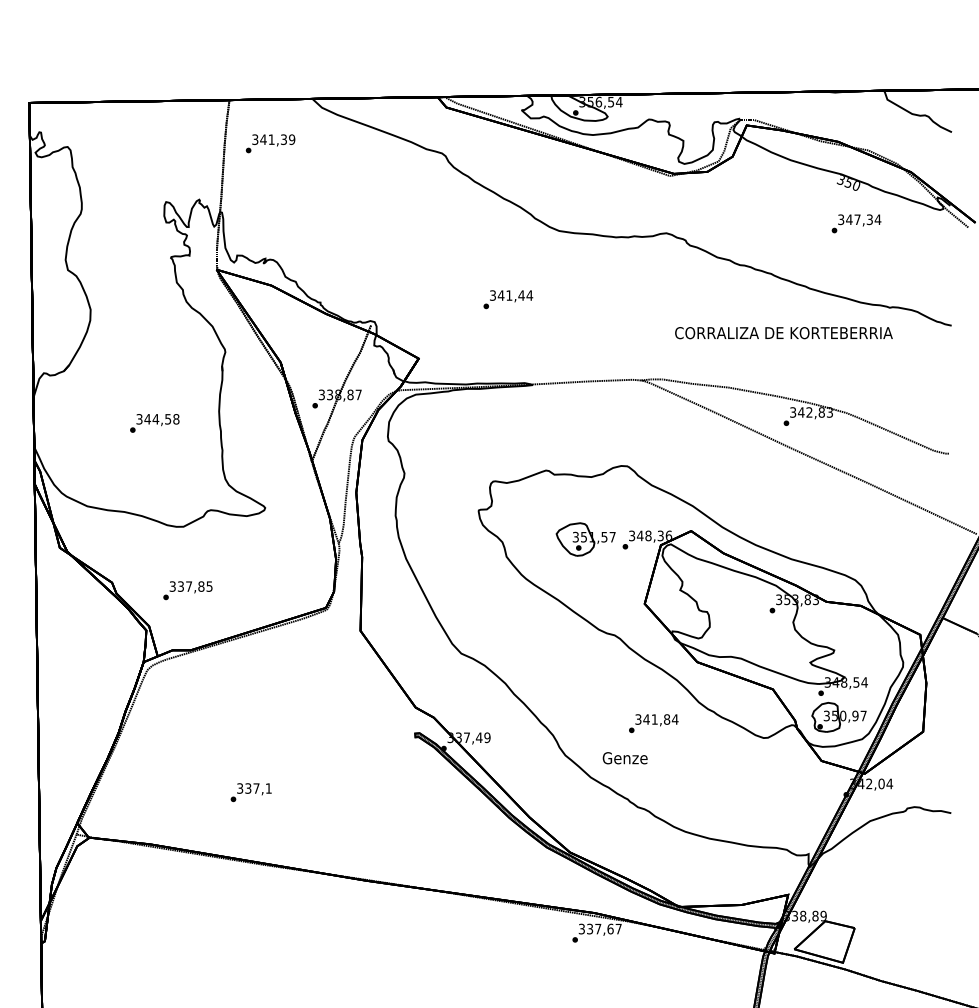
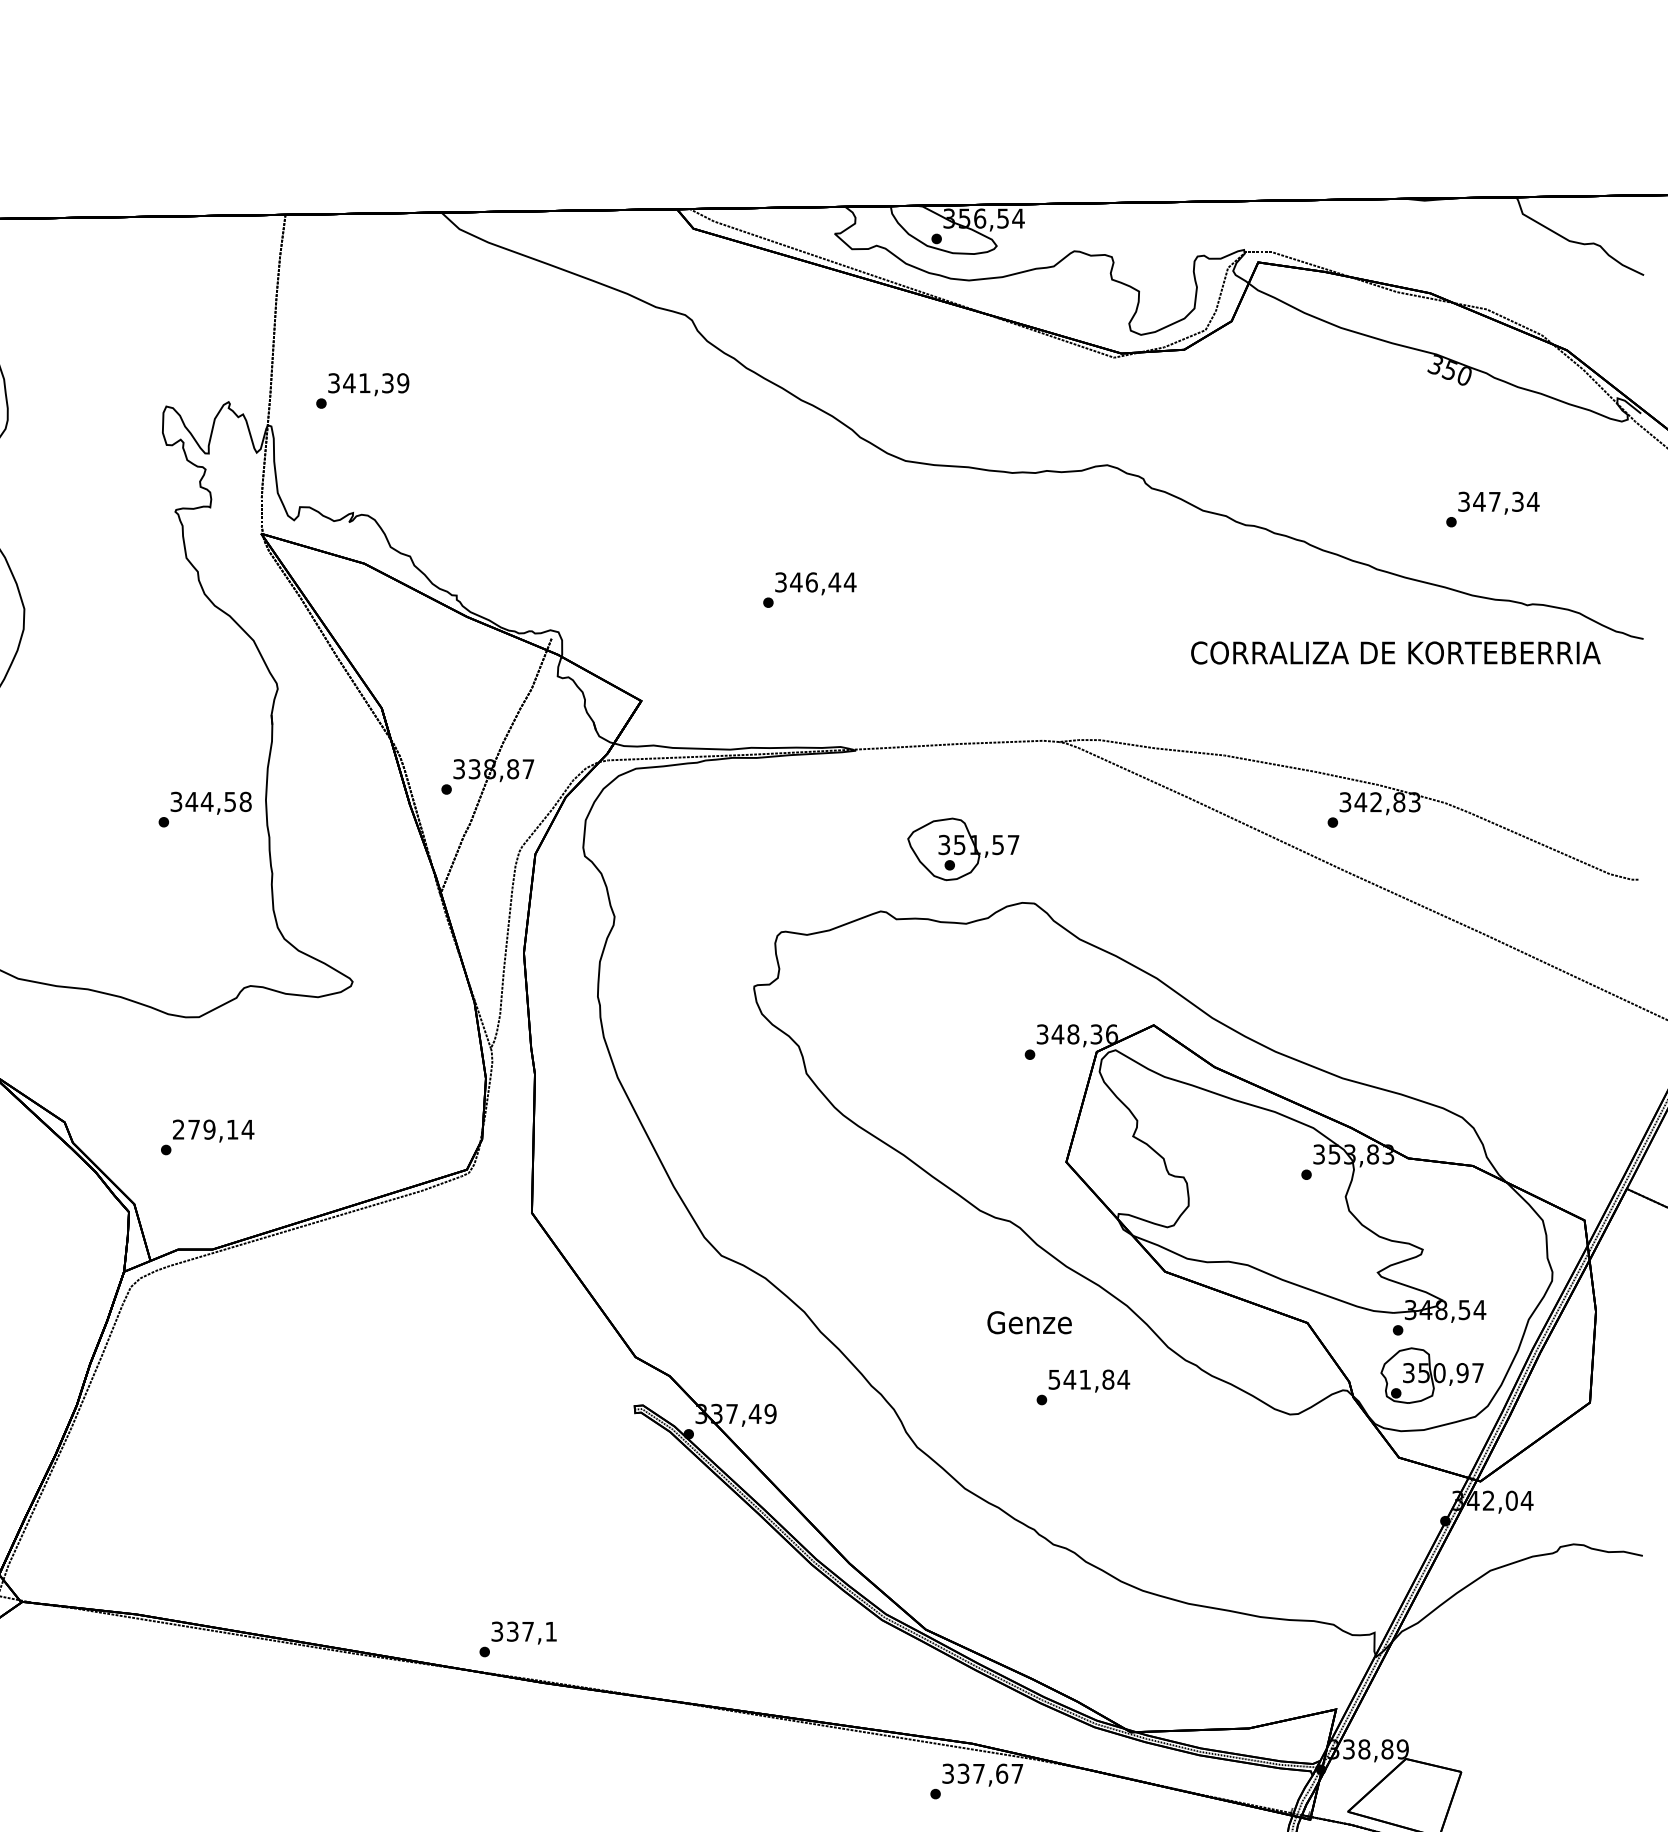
text: (270, 143) -> (362, 390), moved
text: (856, 223) -> (1492, 508), moved
text: (509, 295) -> (812, 582), 341,44 -> 346,44
text: (783, 333) -> (1395, 653), moved
text: (154, 423) -> (204, 809), moved
part: (585, 539) -> (962, 849), moved
text: (190, 586) -> (212, 1129), 337,85 -> 279,14
text: (638, 718) -> (1054, 1377), 341,84 -> 541,84
text: (624, 758) -> (1028, 1323), moved
text: (250, 792) -> (516, 1639), moved

